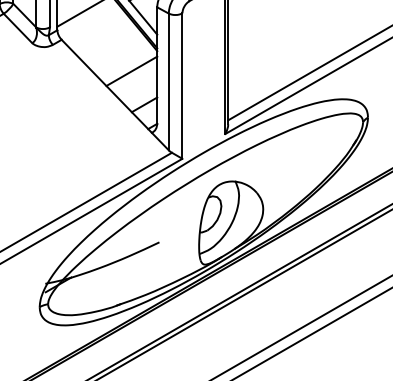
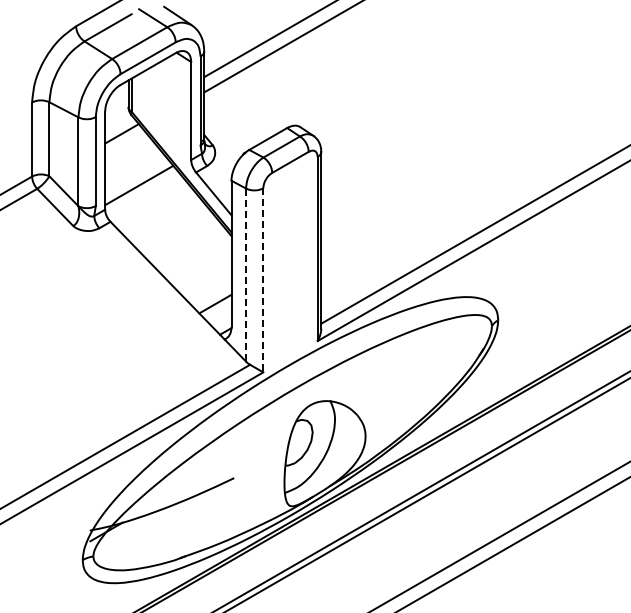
line: (131, 71) -> (199, 261), removed
line: (169, 82) -> (246, 275), solid -> dashed
line: (182, 86) -> (263, 280), solid -> dashed

